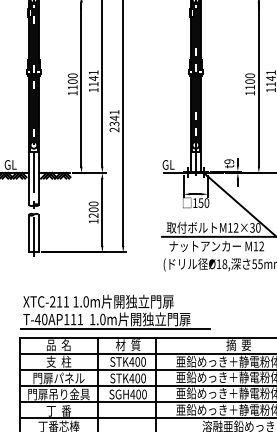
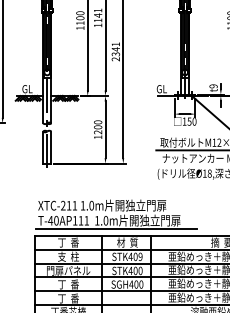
text: (58, 345) -> (68, 242), 品  名 -> 丁  番
text: (143, 361) -> (140, 256), STK400 -> STK409
text: (58, 394) -> (68, 284), 門扉吊り金具 -> 丁  番

